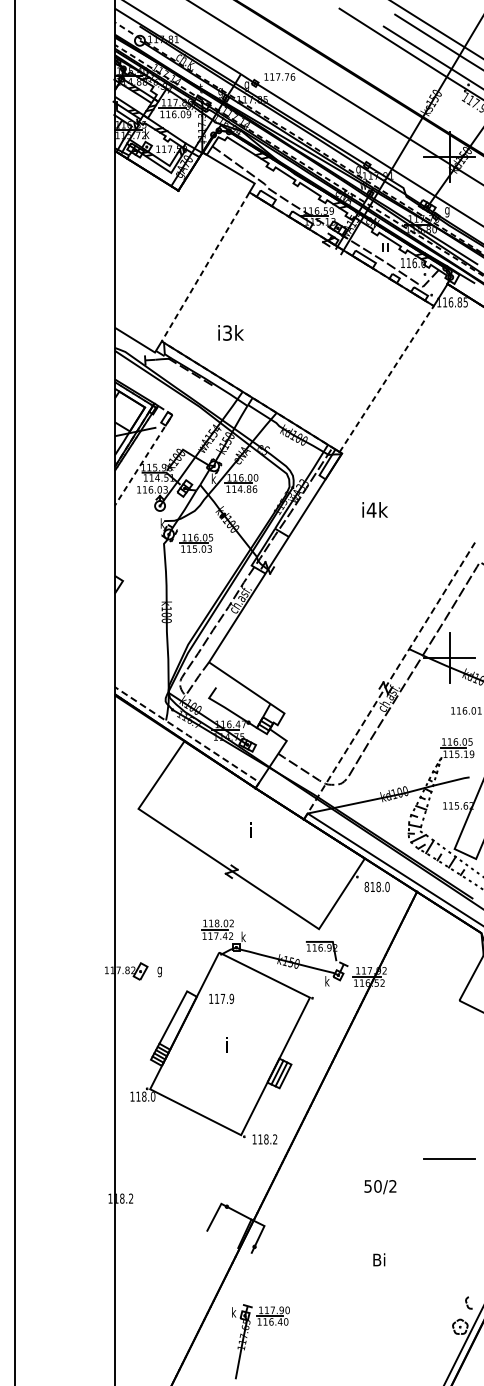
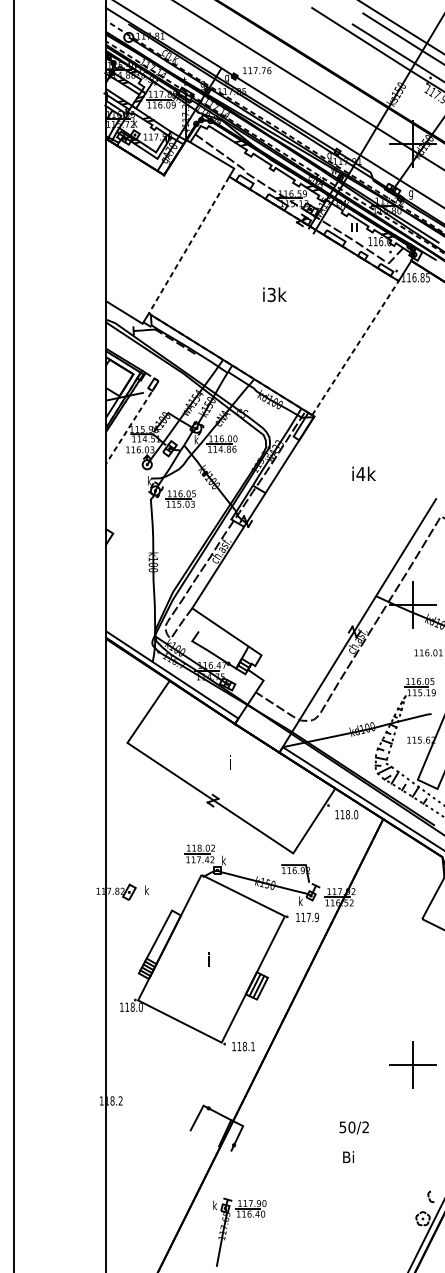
text: (230, 332) -> (274, 294), moved
text: (374, 509) -> (363, 473), moved
line: (389, 681) -> (357, 625), dashed -> solid
line: (190, 737) -> (175, 677), dashed -> solid
text: (366, 886) -> (336, 814), 818.0 -> 118.0
text: (159, 970) -> (146, 891), g -> k
text: (221, 998) -> (307, 917), moved
text: (275, 1139) -> (253, 1046), 118.2 -> 118.1
line: (449, 1159) -> (413, 1064), added
text: (380, 1187) -> (354, 1128), moved

